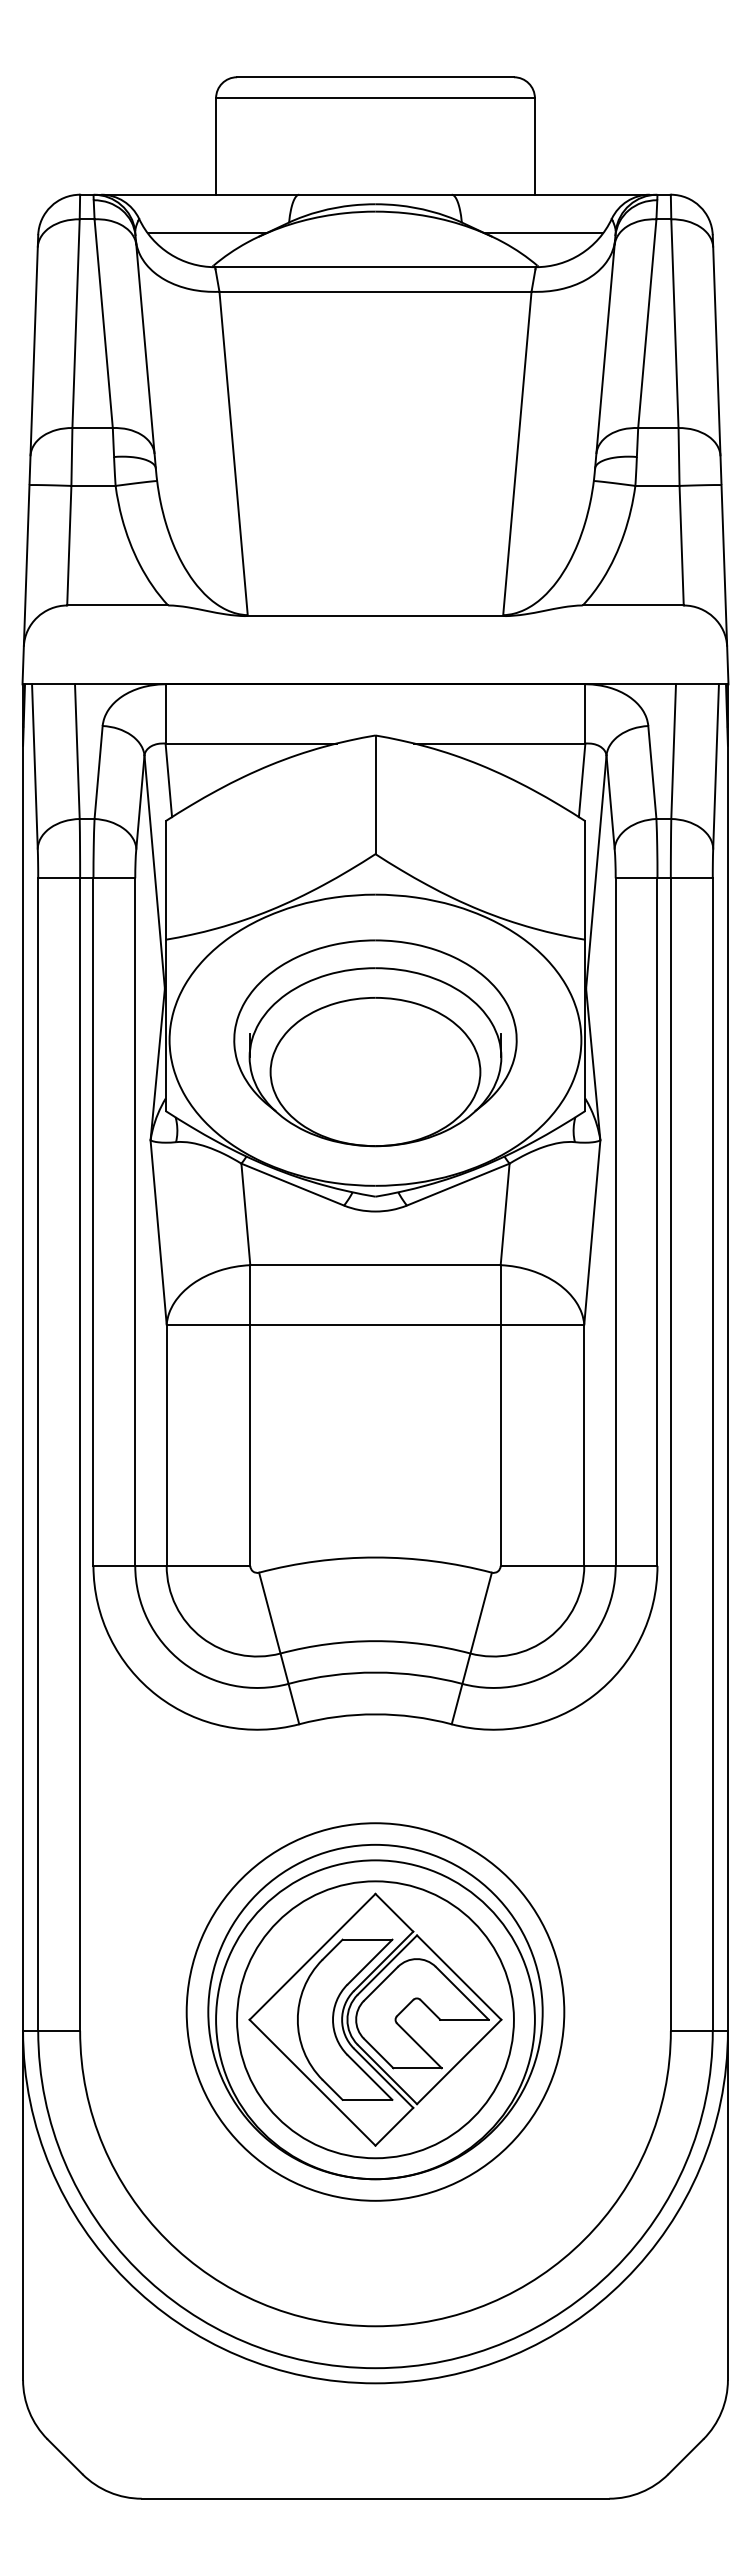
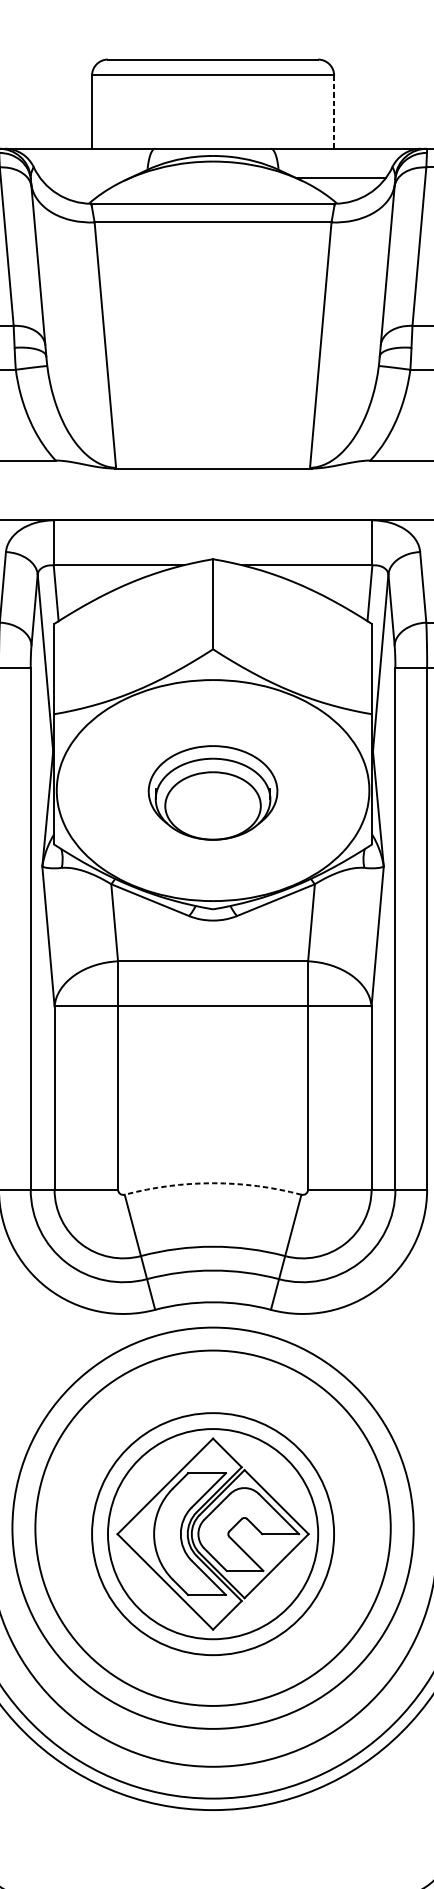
line: (534, 146) -> (333, 112), solid -> dashed
line: (207, 233) -> (85, 178), removed
part: (375, 1043) -> (213, 793), size x0.6
arc: (375, 1557) -> (213, 1183), solid -> dashed
circle: (375, 2011) -> (213, 1527), size x1.4
circle: (375, 2011) -> (213, 1527), size x1.4

